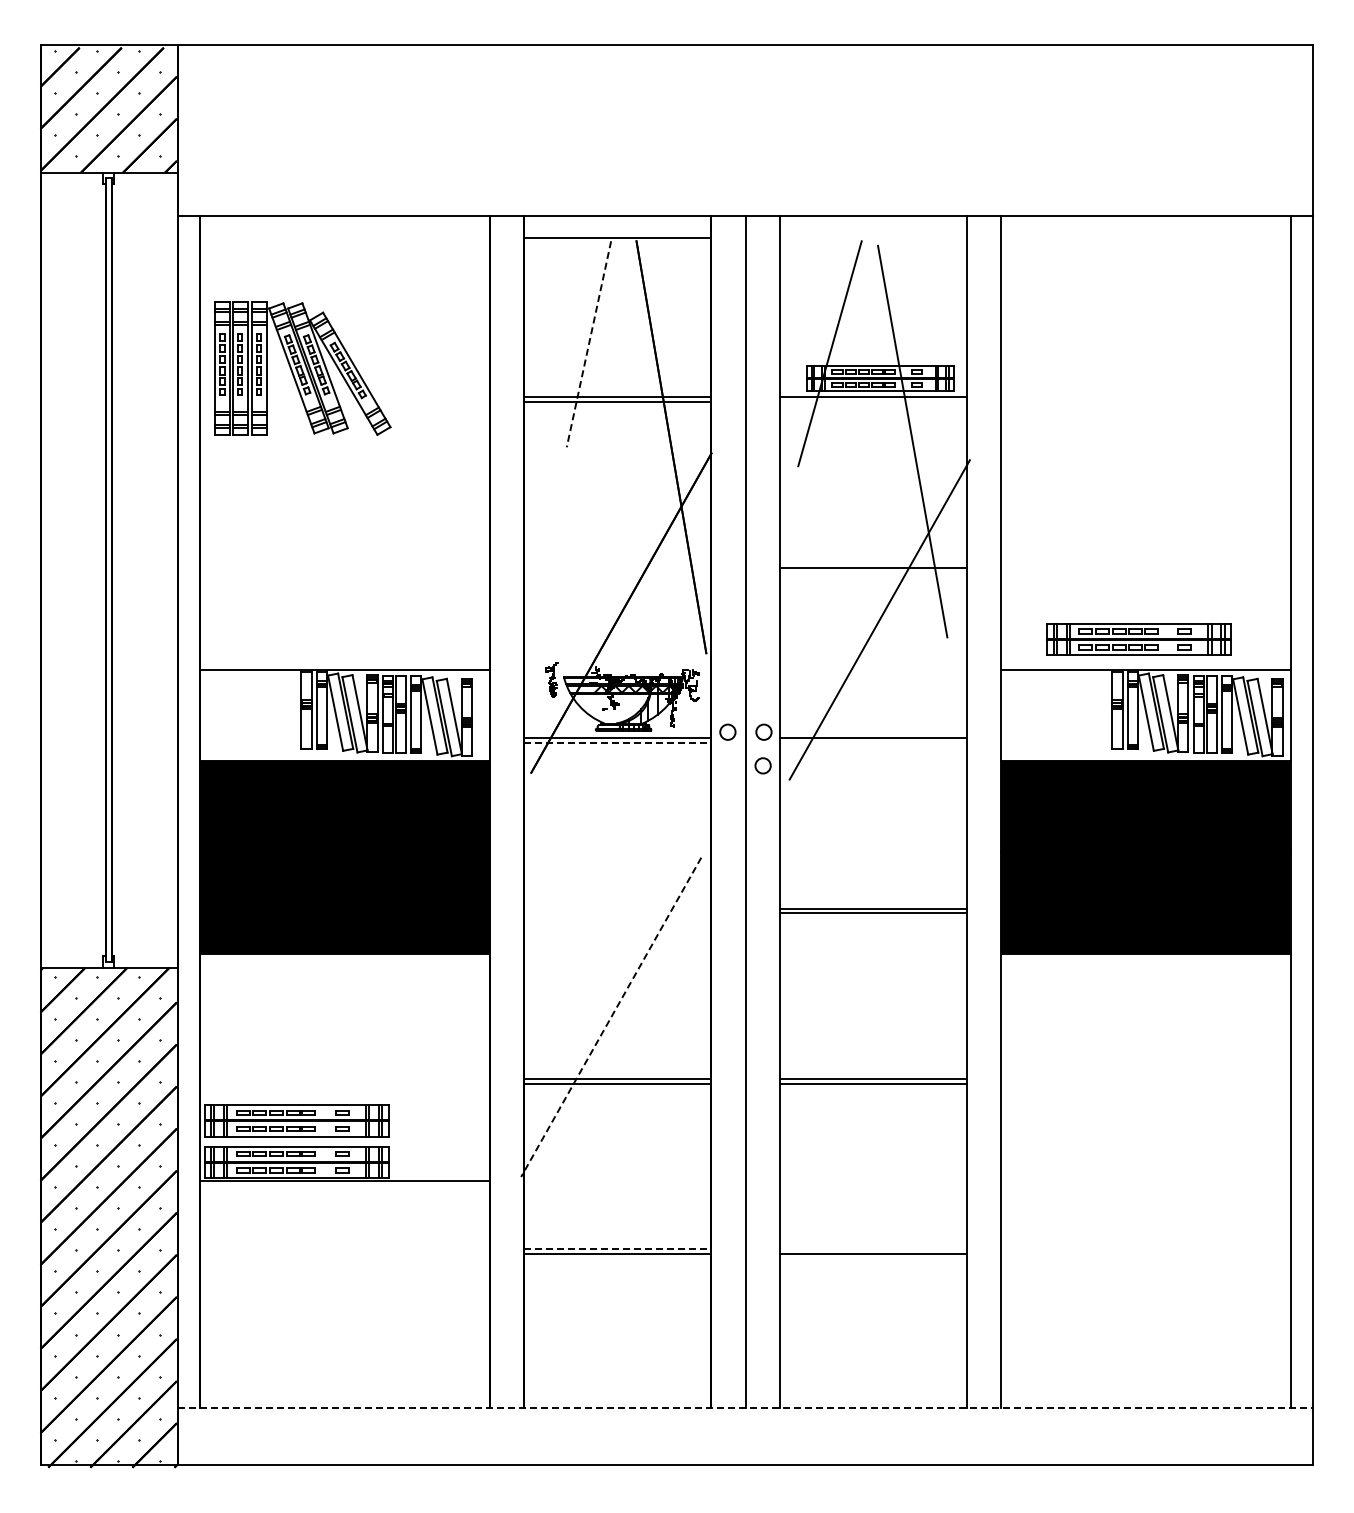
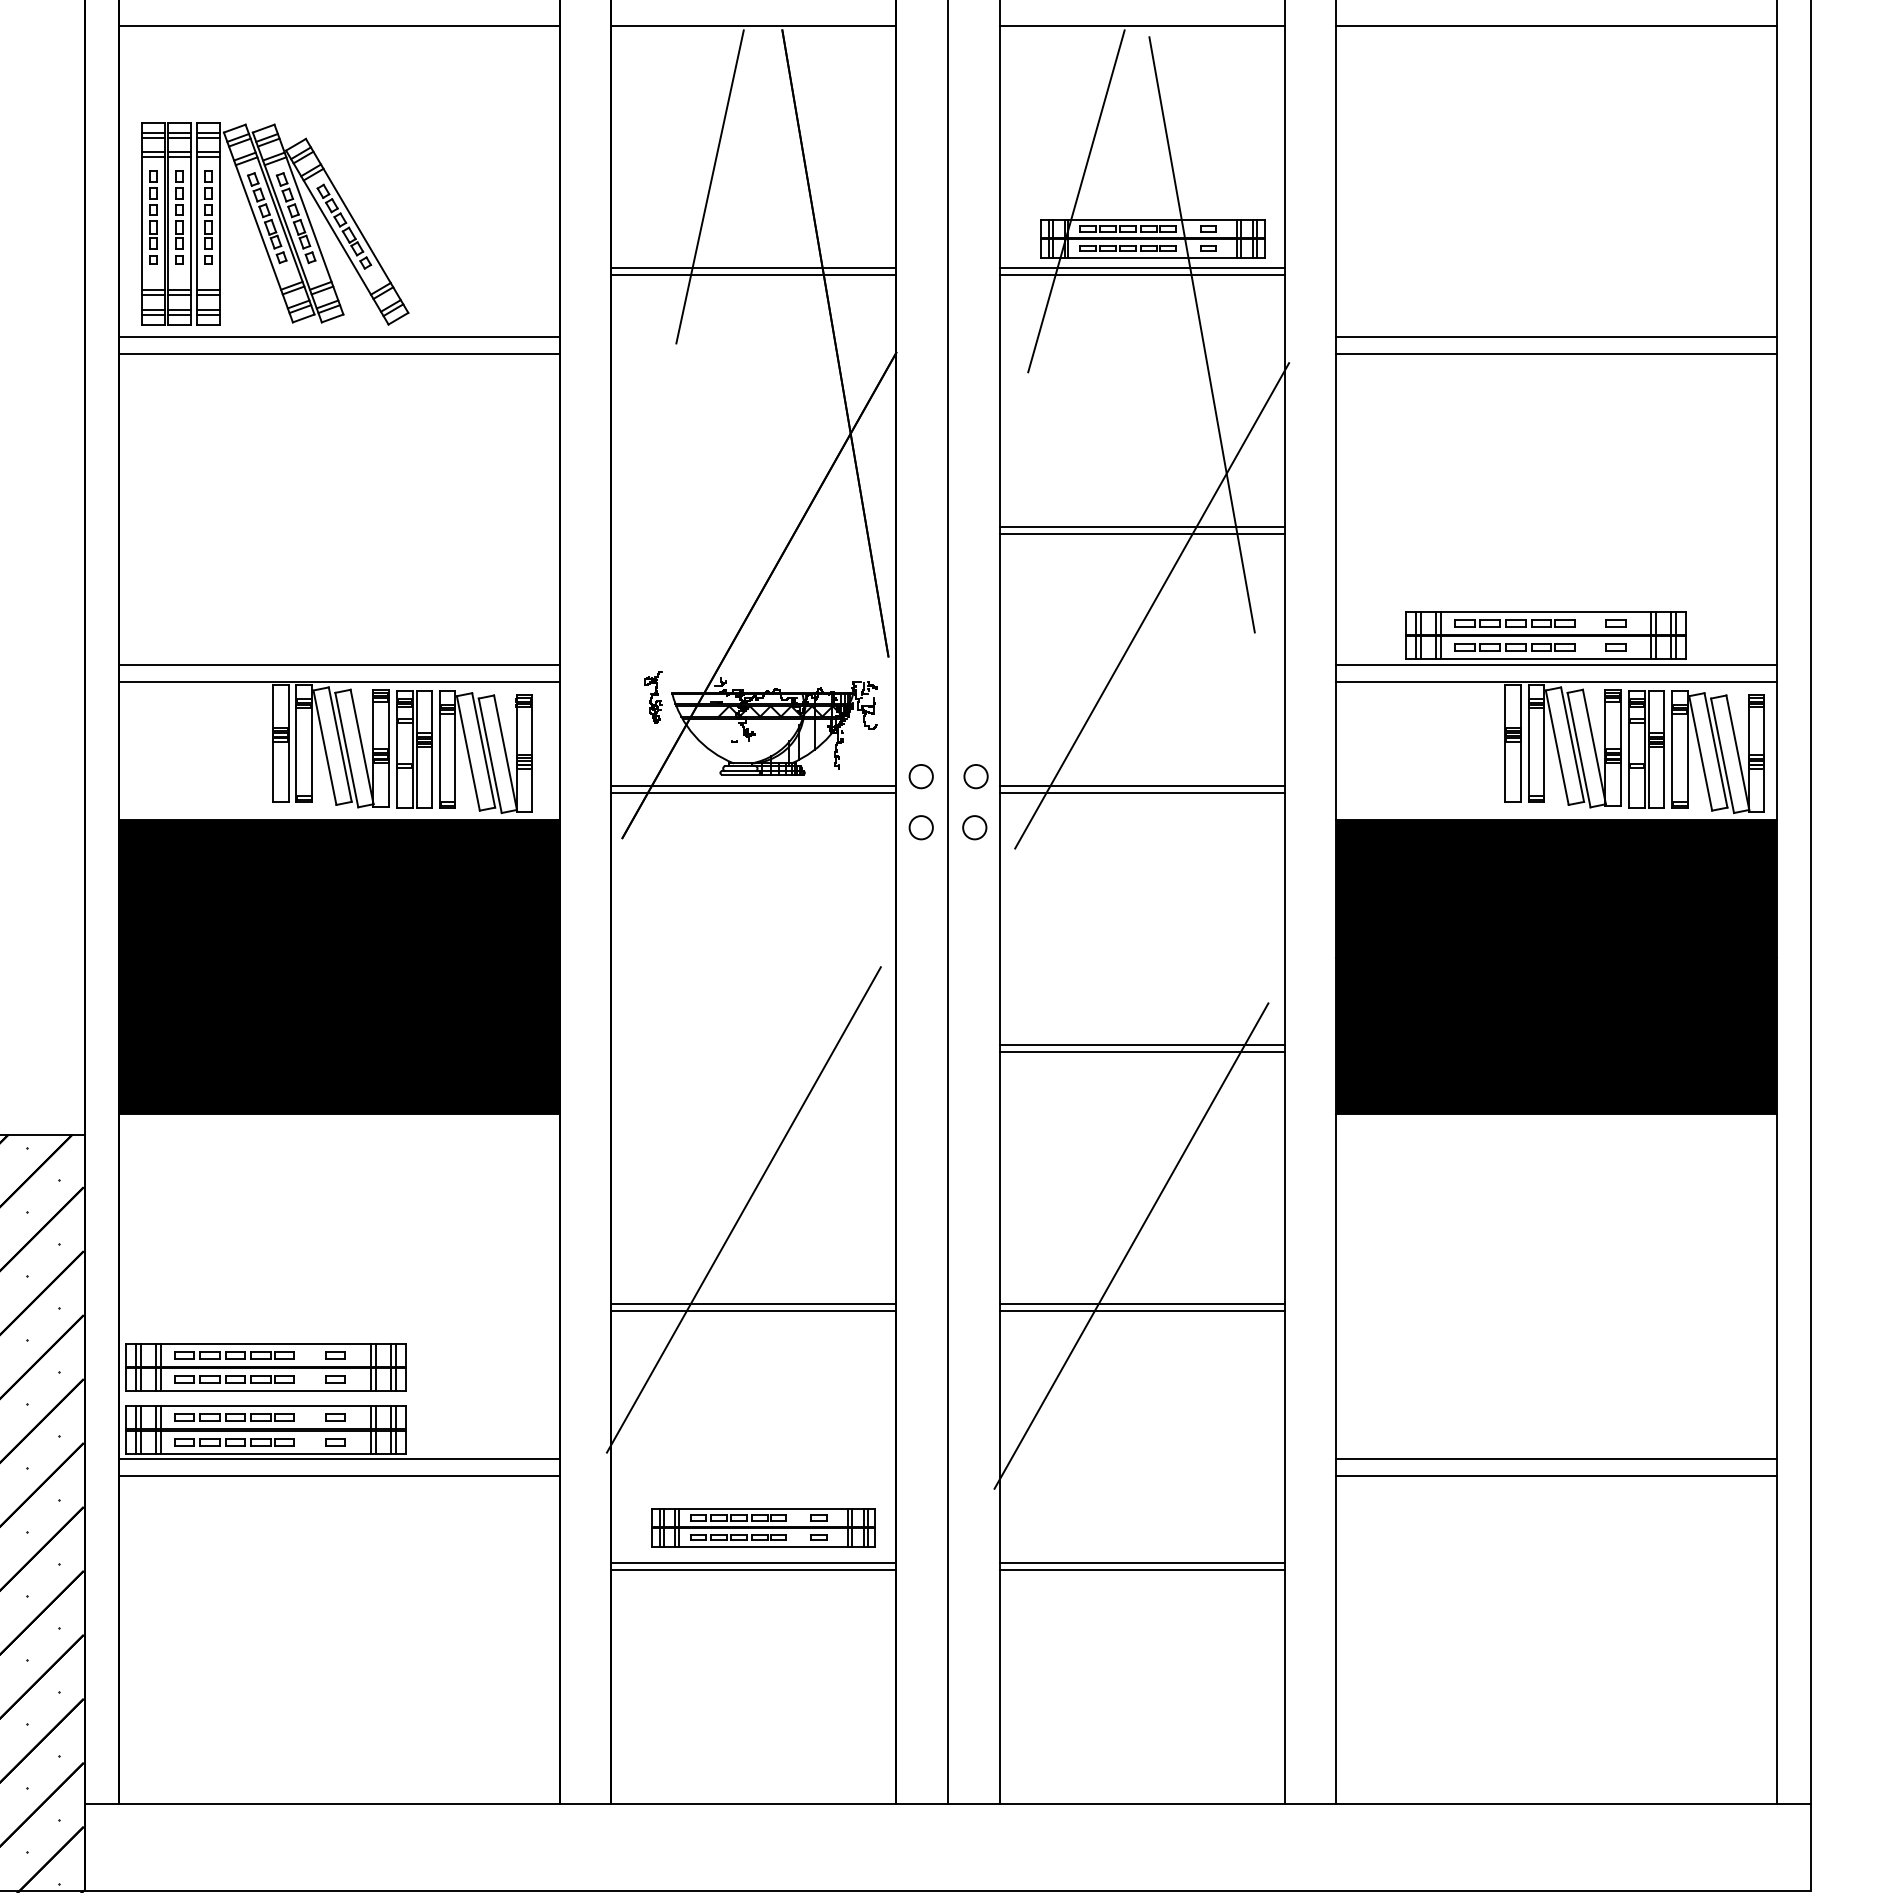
line: (344, 238) -> (338, 26), added
line: (873, 238) -> (1142, 26), added
line: (1145, 238) -> (1556, 26), added
line: (588, 344) -> (709, 187), dashed -> solid
line: (873, 402) -> (1142, 275), added
line: (344, 442) -> (338, 336), added
line: (1145, 442) -> (1556, 336), added
line: (344, 454) -> (338, 354), added
line: (1145, 454) -> (1556, 354), added
line: (873, 572) -> (1142, 533), added
line: (344, 658) -> (338, 664), added
line: (1145, 658) -> (1556, 664), added
line: (617, 742) -> (753, 792), dashed -> solid
line: (873, 742) -> (1142, 792), added
circle: (727, 765) -> (920, 827), added
line: (610, 1017) -> (742, 1210), dashed -> solid
line: (866, 1040) -> (1131, 1245), added
line: (1145, 1181) -> (1556, 1459), added
line: (344, 1192) -> (338, 1476), added
line: (1145, 1192) -> (1556, 1476), added
part: (623, 1226) -> (762, 1527), added
line: (617, 1249) -> (753, 1562), dashed -> solid
line: (873, 1249) -> (1142, 1562), added
line: (745, 1408) -> (948, 1804), dashed -> solid

